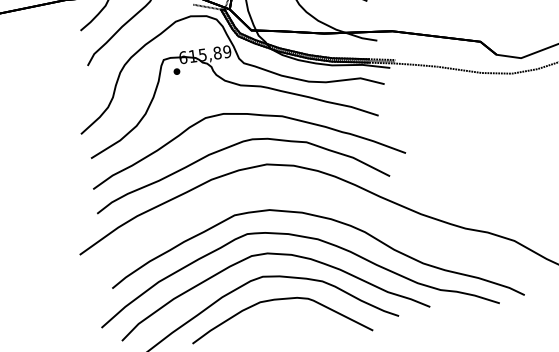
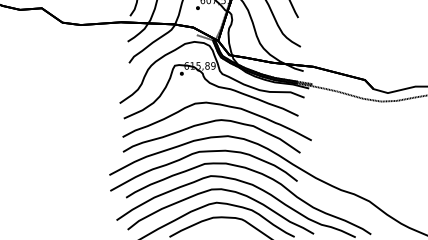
part: (230, 196) -> (203, 152), added

